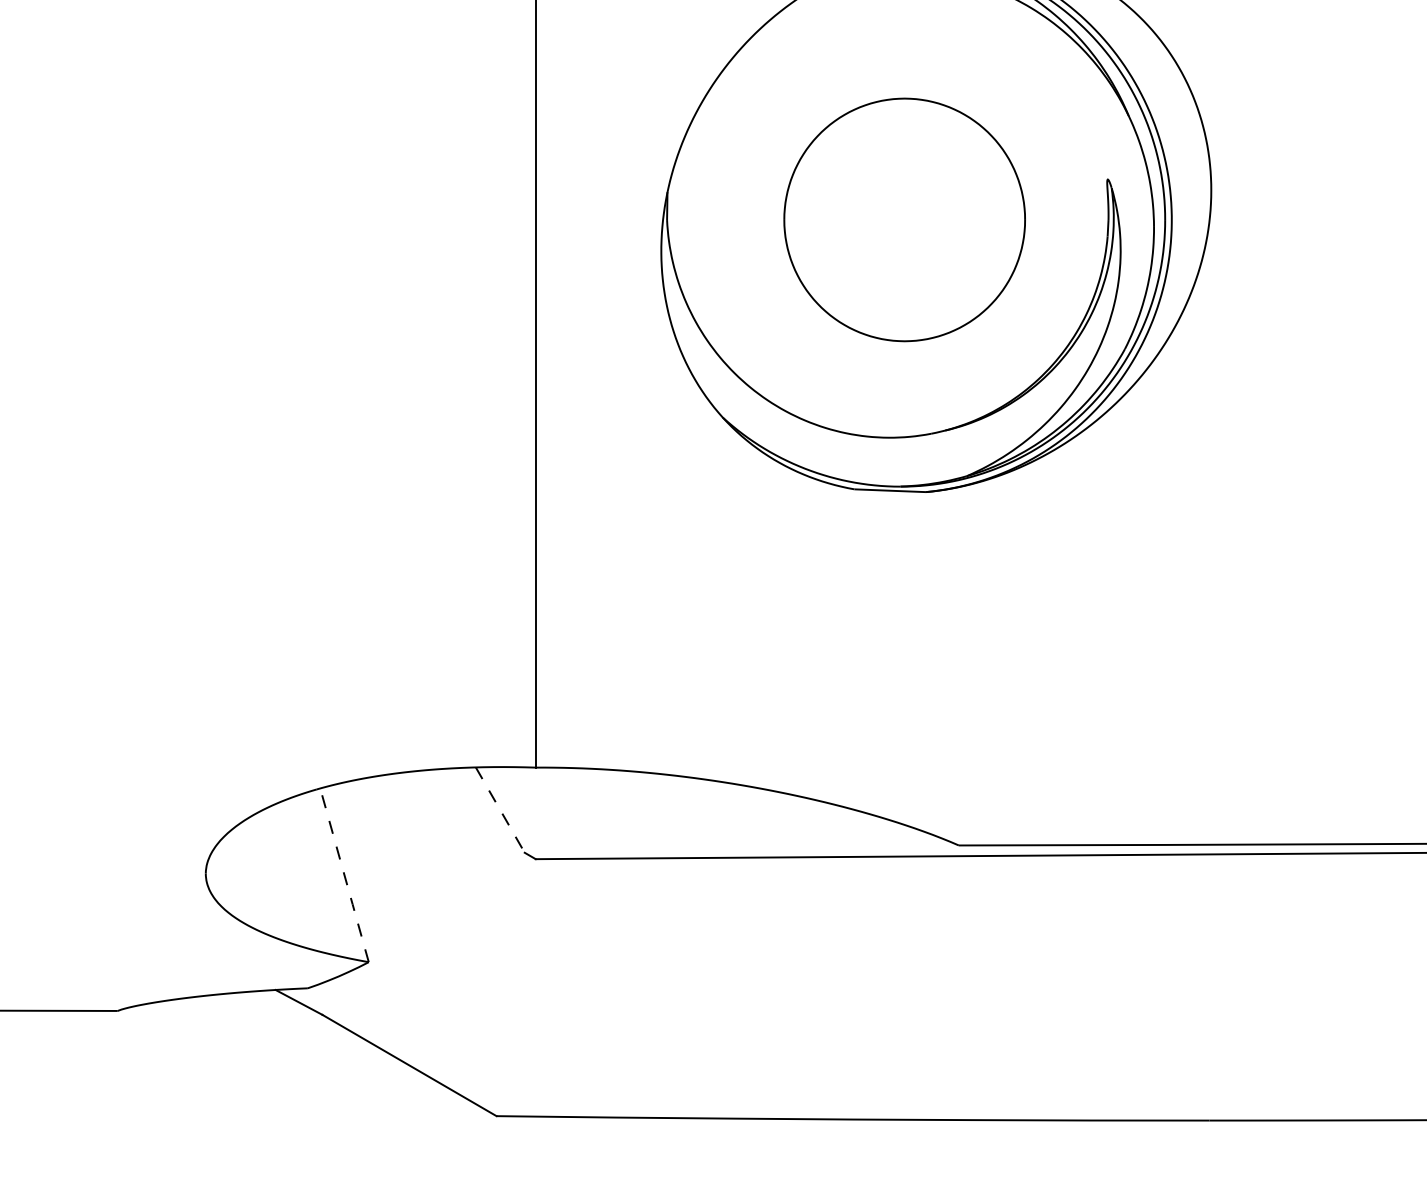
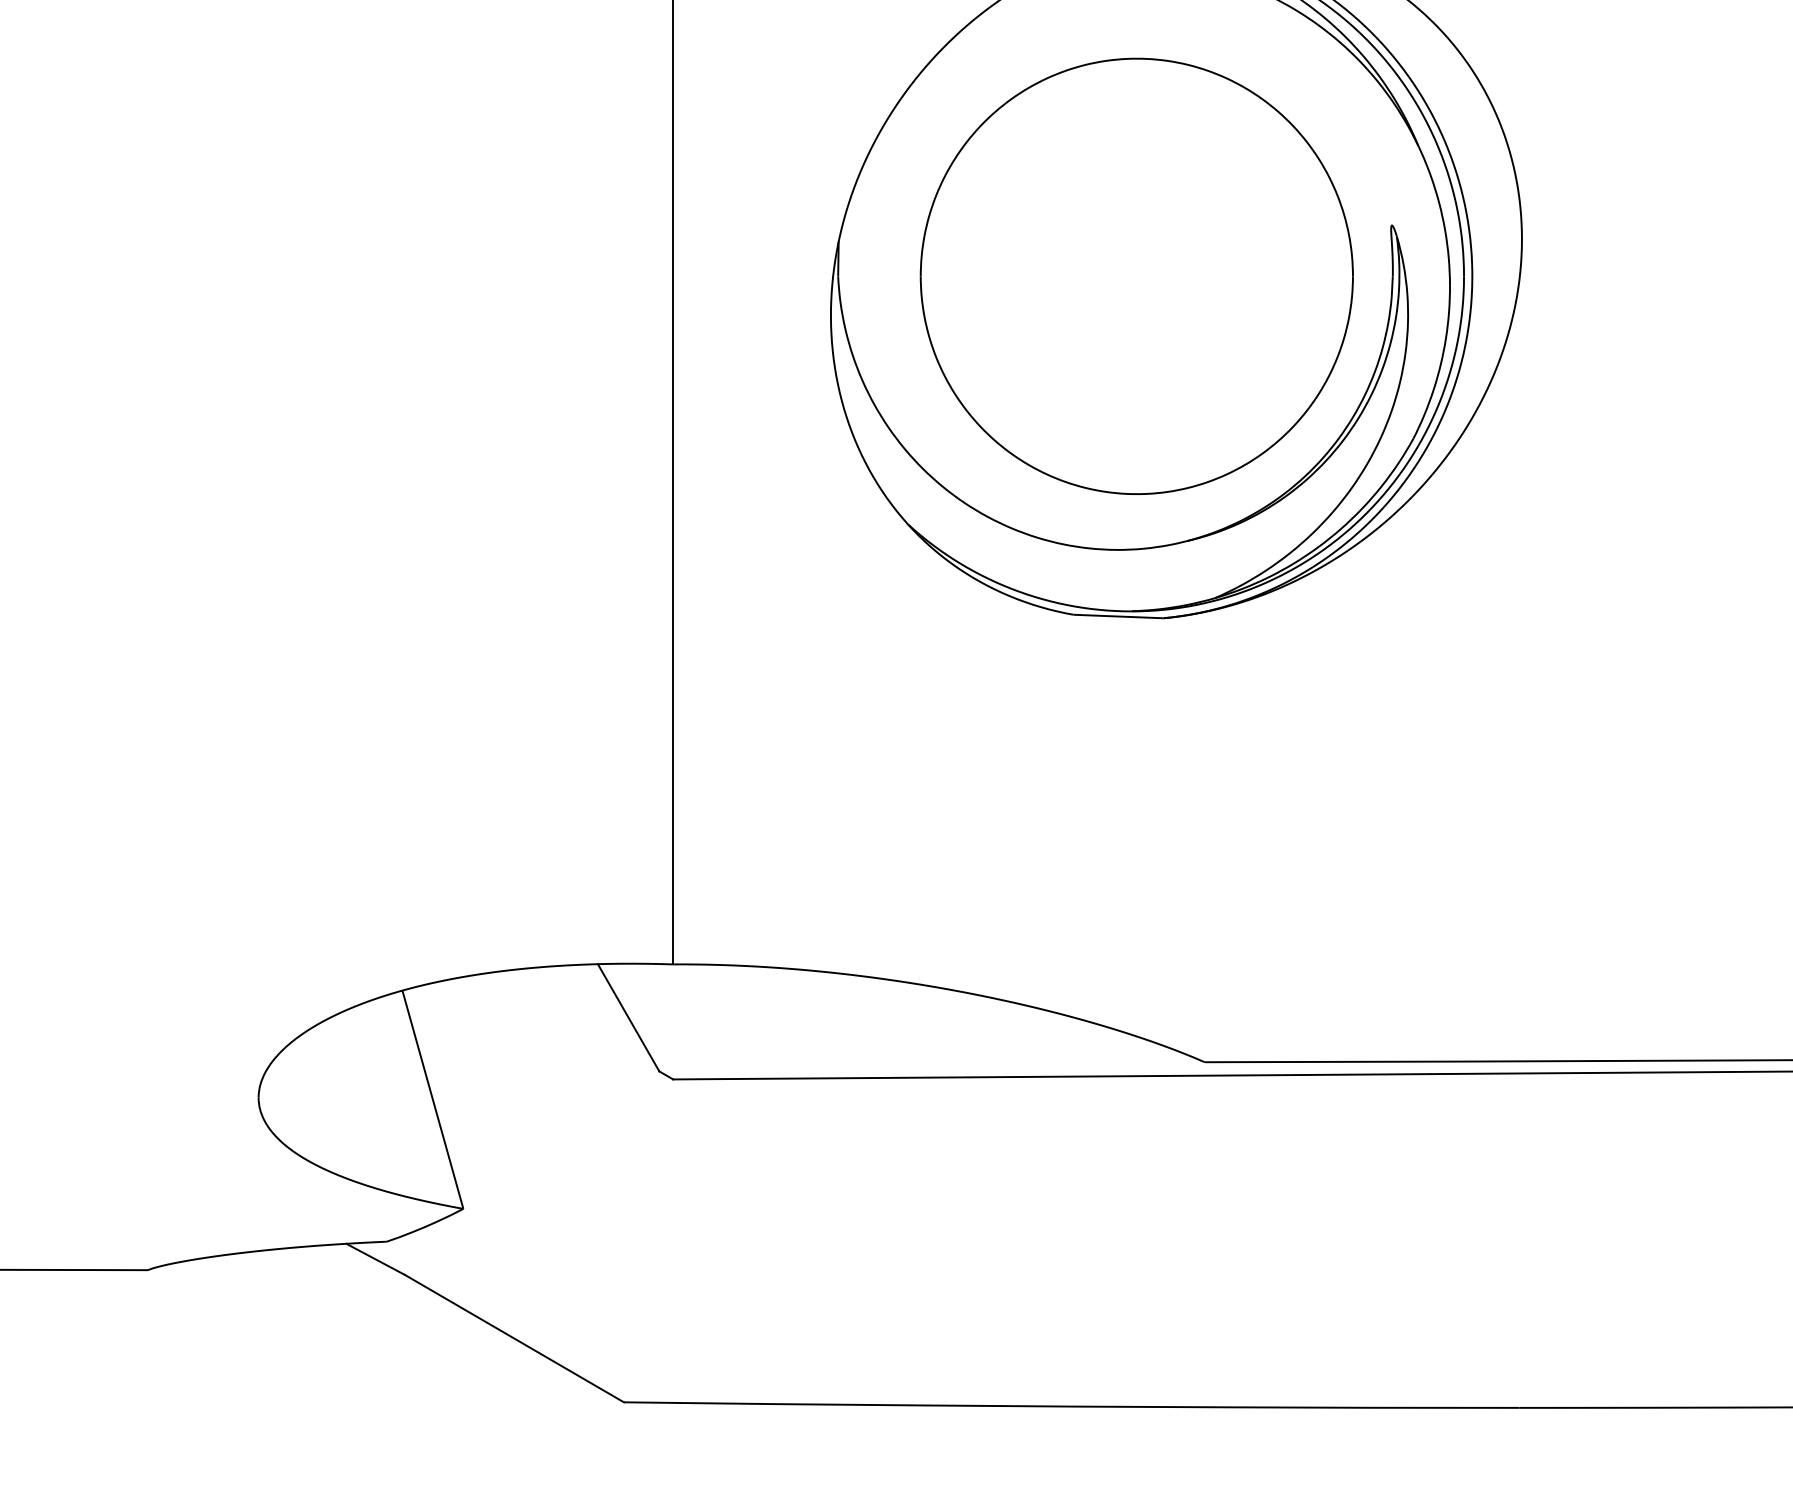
part: (904, 219) -> (1136, 275), size x1.43
line: (500, 809) -> (628, 1017), dashed -> solid
line: (344, 875) -> (432, 1099), dashed -> solid

